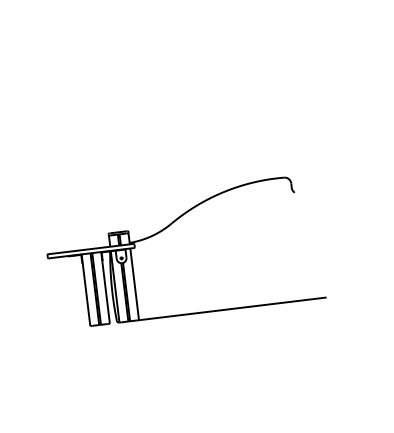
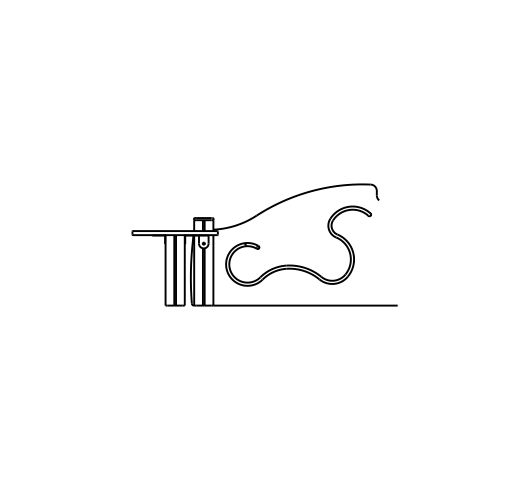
part: (216, 268) -> (294, 264), added

